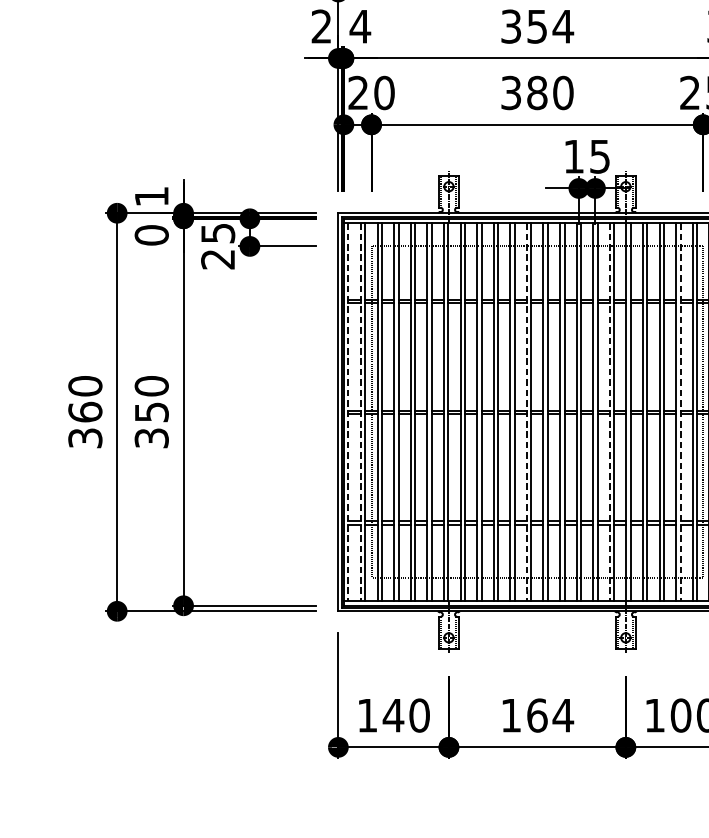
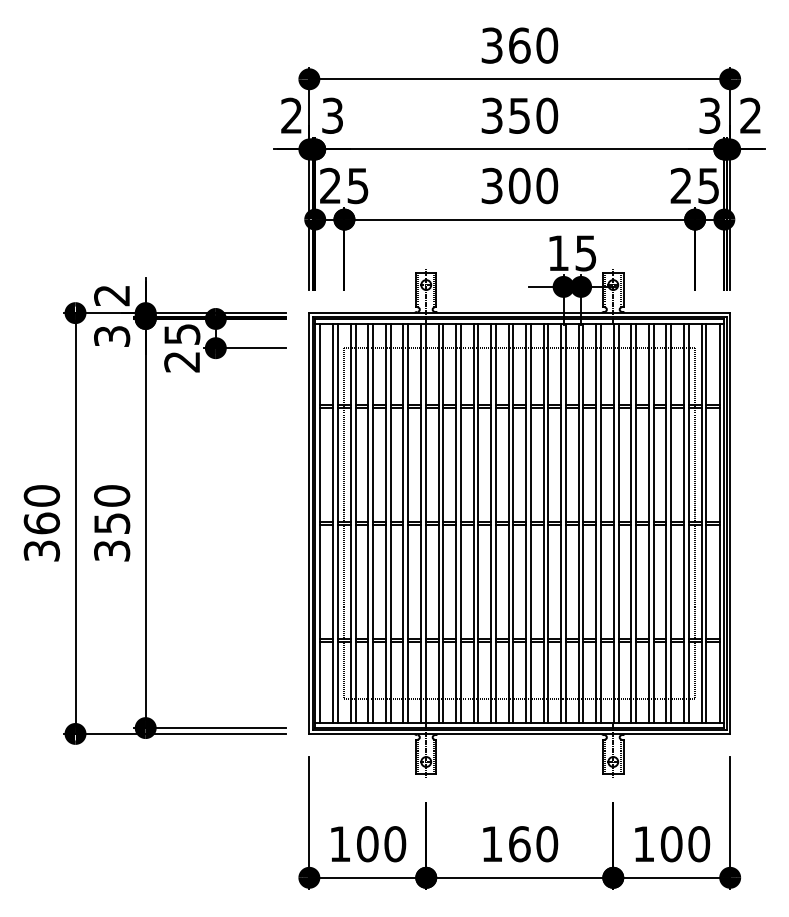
text: (360, 26) -> (332, 115), 4 -> 3
text: (562, 26) -> (546, 115), 354 -> 350
text: (383, 92) -> (357, 185), 20 -> 25
text: (537, 92) -> (519, 185), 380 -> 300
text: (151, 196) -> (111, 295), 1 -> 2
text: (152, 235) -> (112, 336), 0 -> 3
line: (347, 412) -> (319, 523), dashed -> solid
line: (361, 412) -> (333, 523), dashed -> solid
line: (526, 412) -> (508, 523), dashed -> solid
line: (609, 412) -> (596, 523), dashed -> solid
line: (680, 412) -> (671, 523), dashed -> solid
text: (393, 715) -> (367, 844), 140 -> 100
text: (562, 715) -> (546, 844), 164 -> 160

